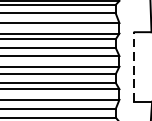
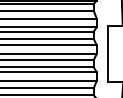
line: (133, 66) -> (108, 53), dashed -> solid

